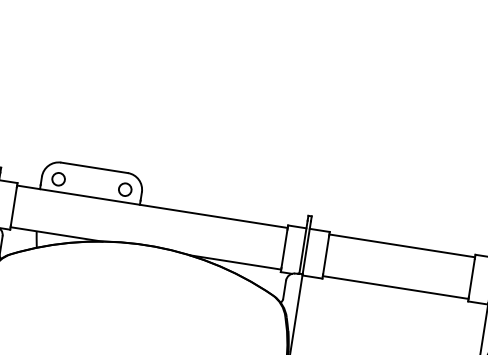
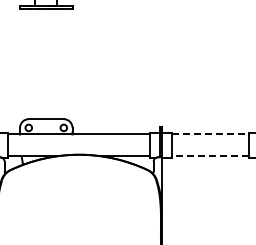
line: (404, 246) -> (211, 134), solid -> dashed
line: (395, 287) -> (210, 156), solid -> dashed

